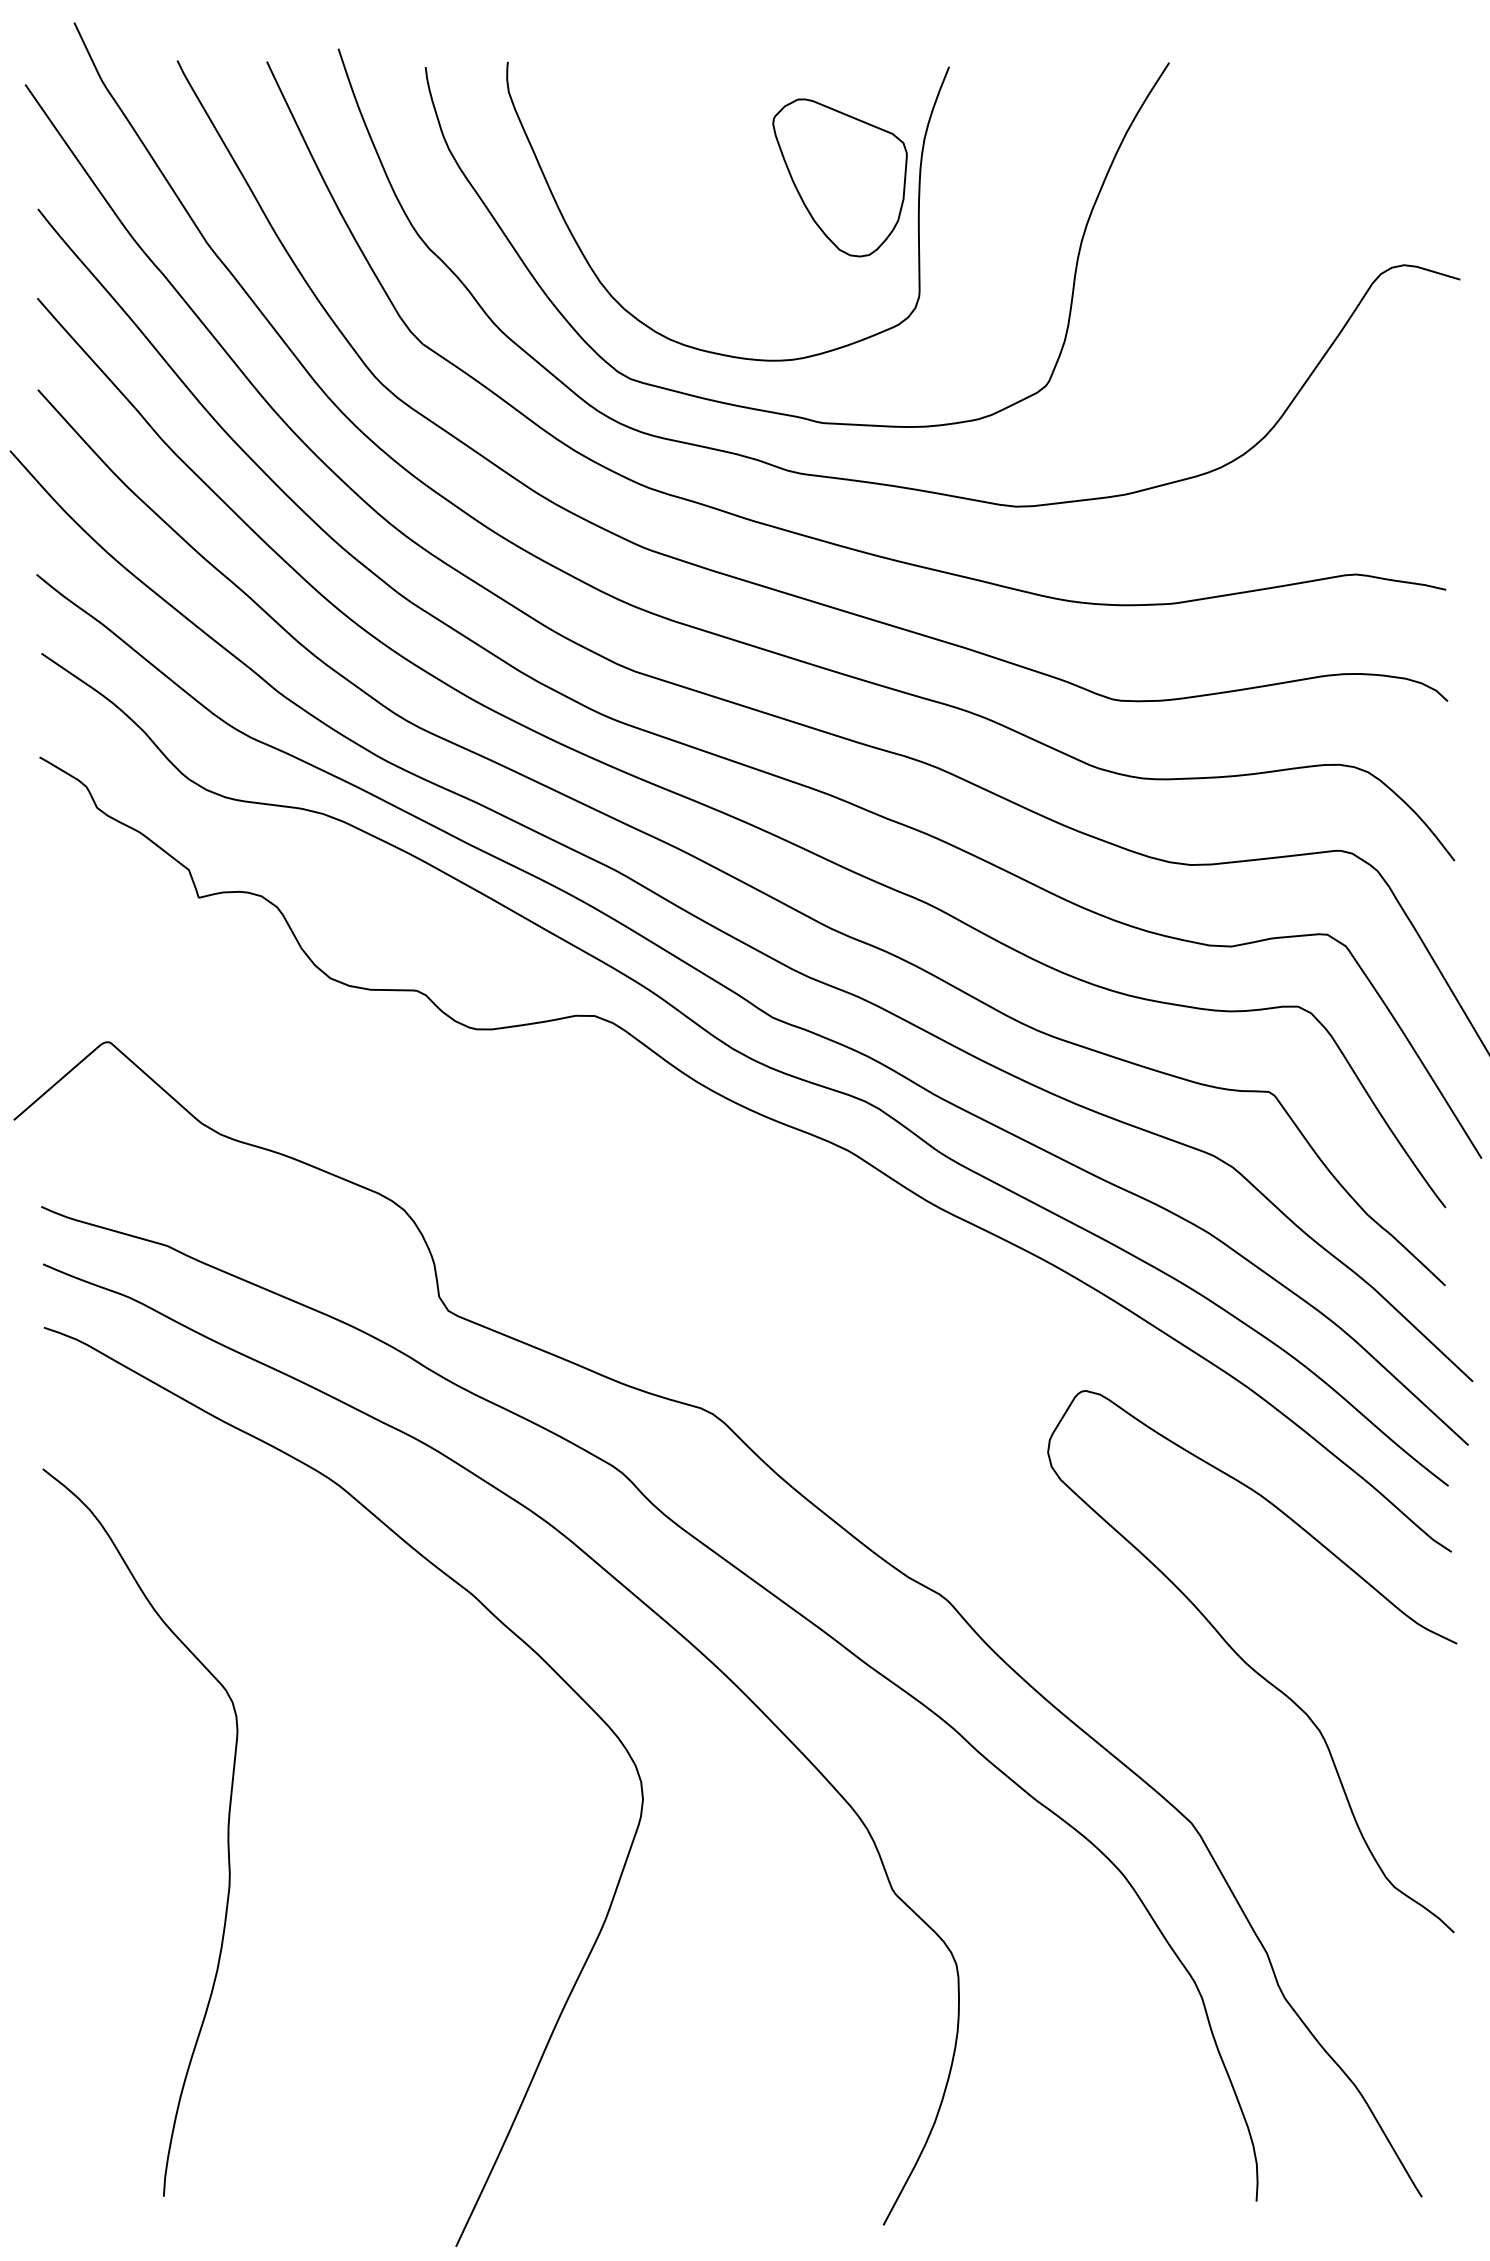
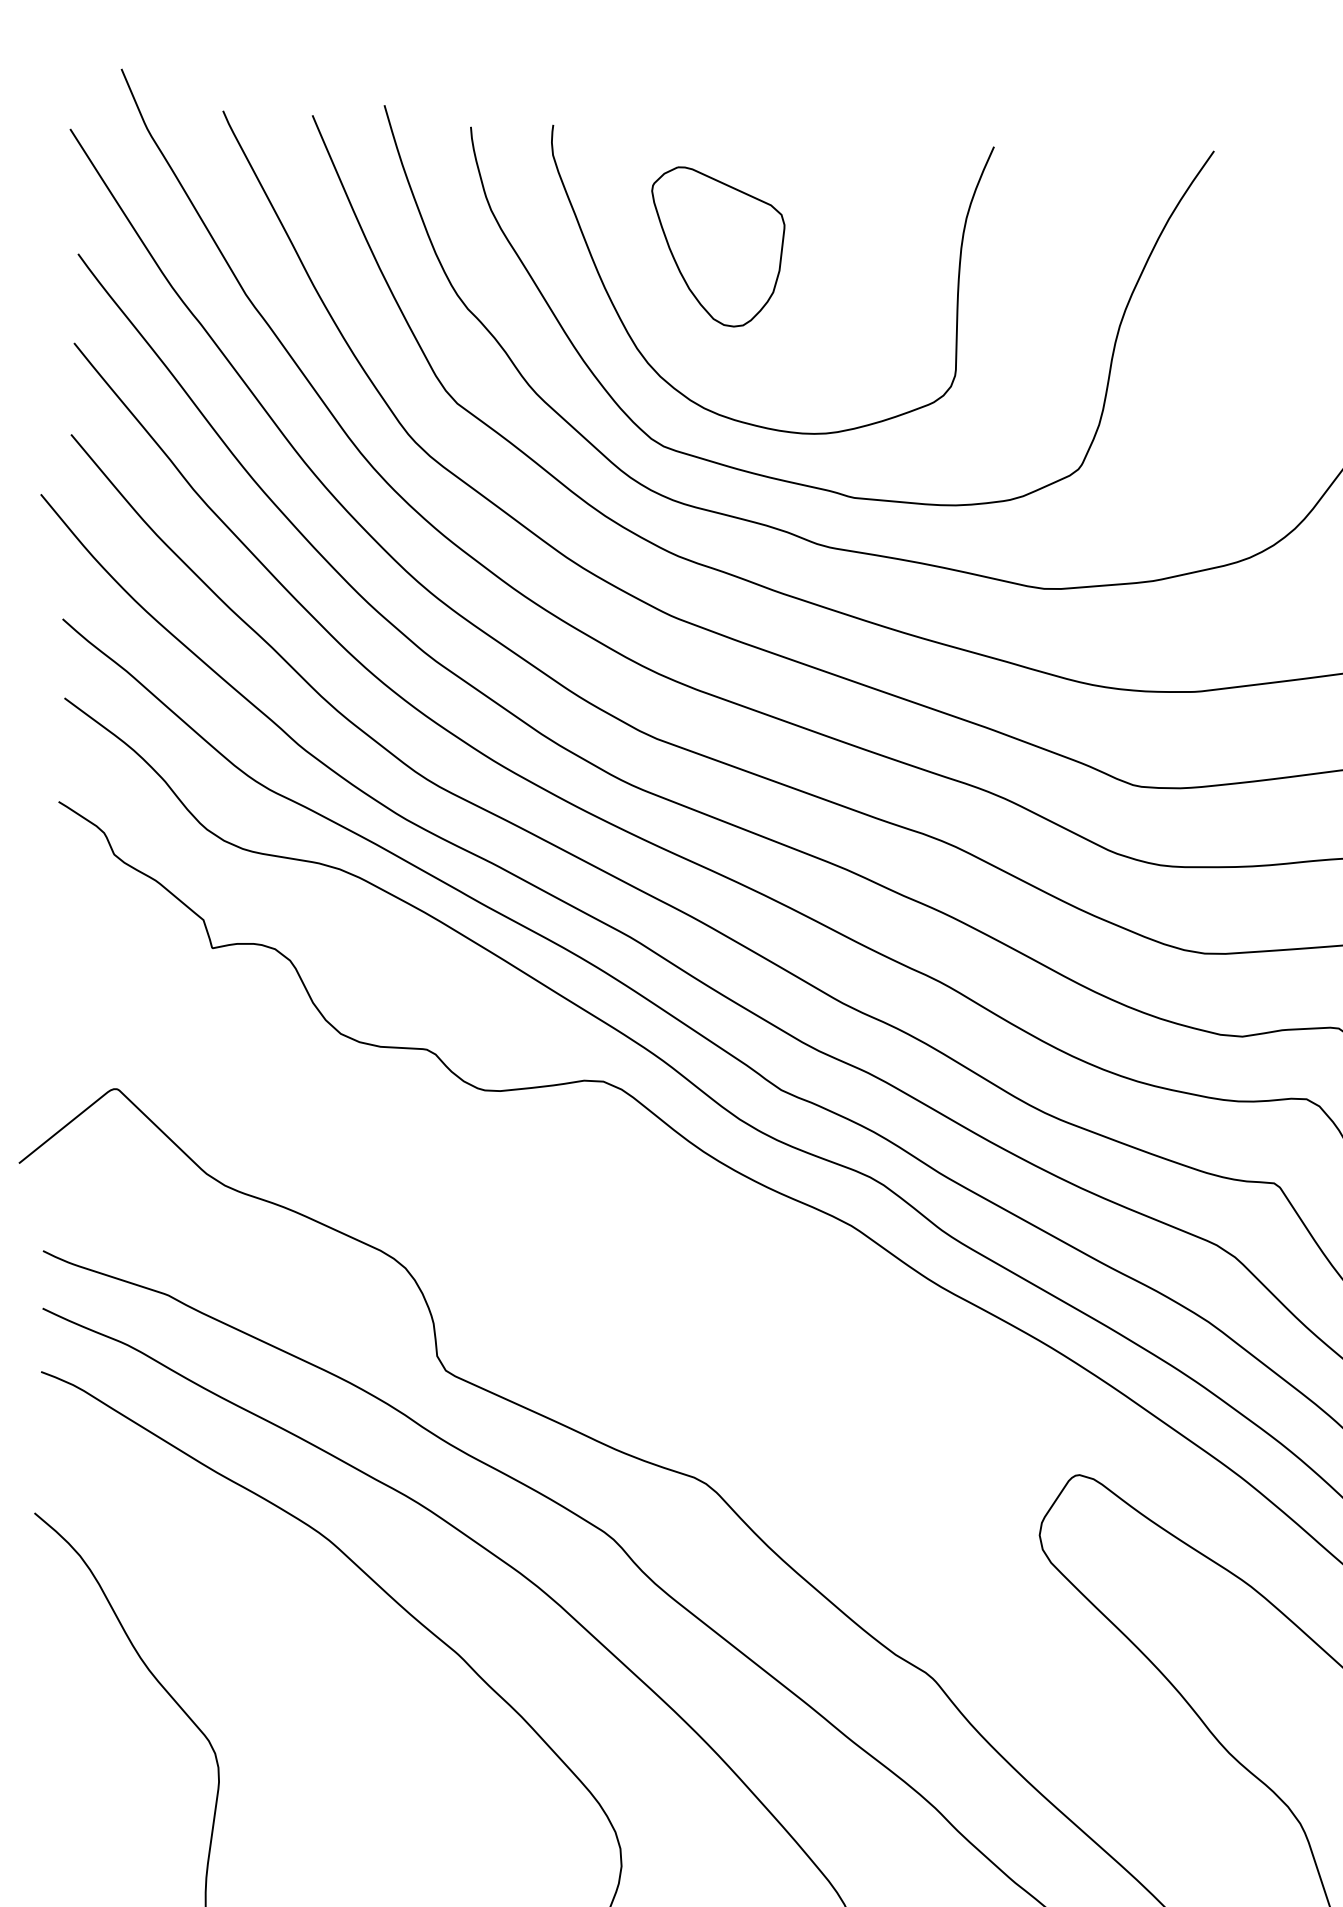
part: (839, 177) -> (716, 246), moved

